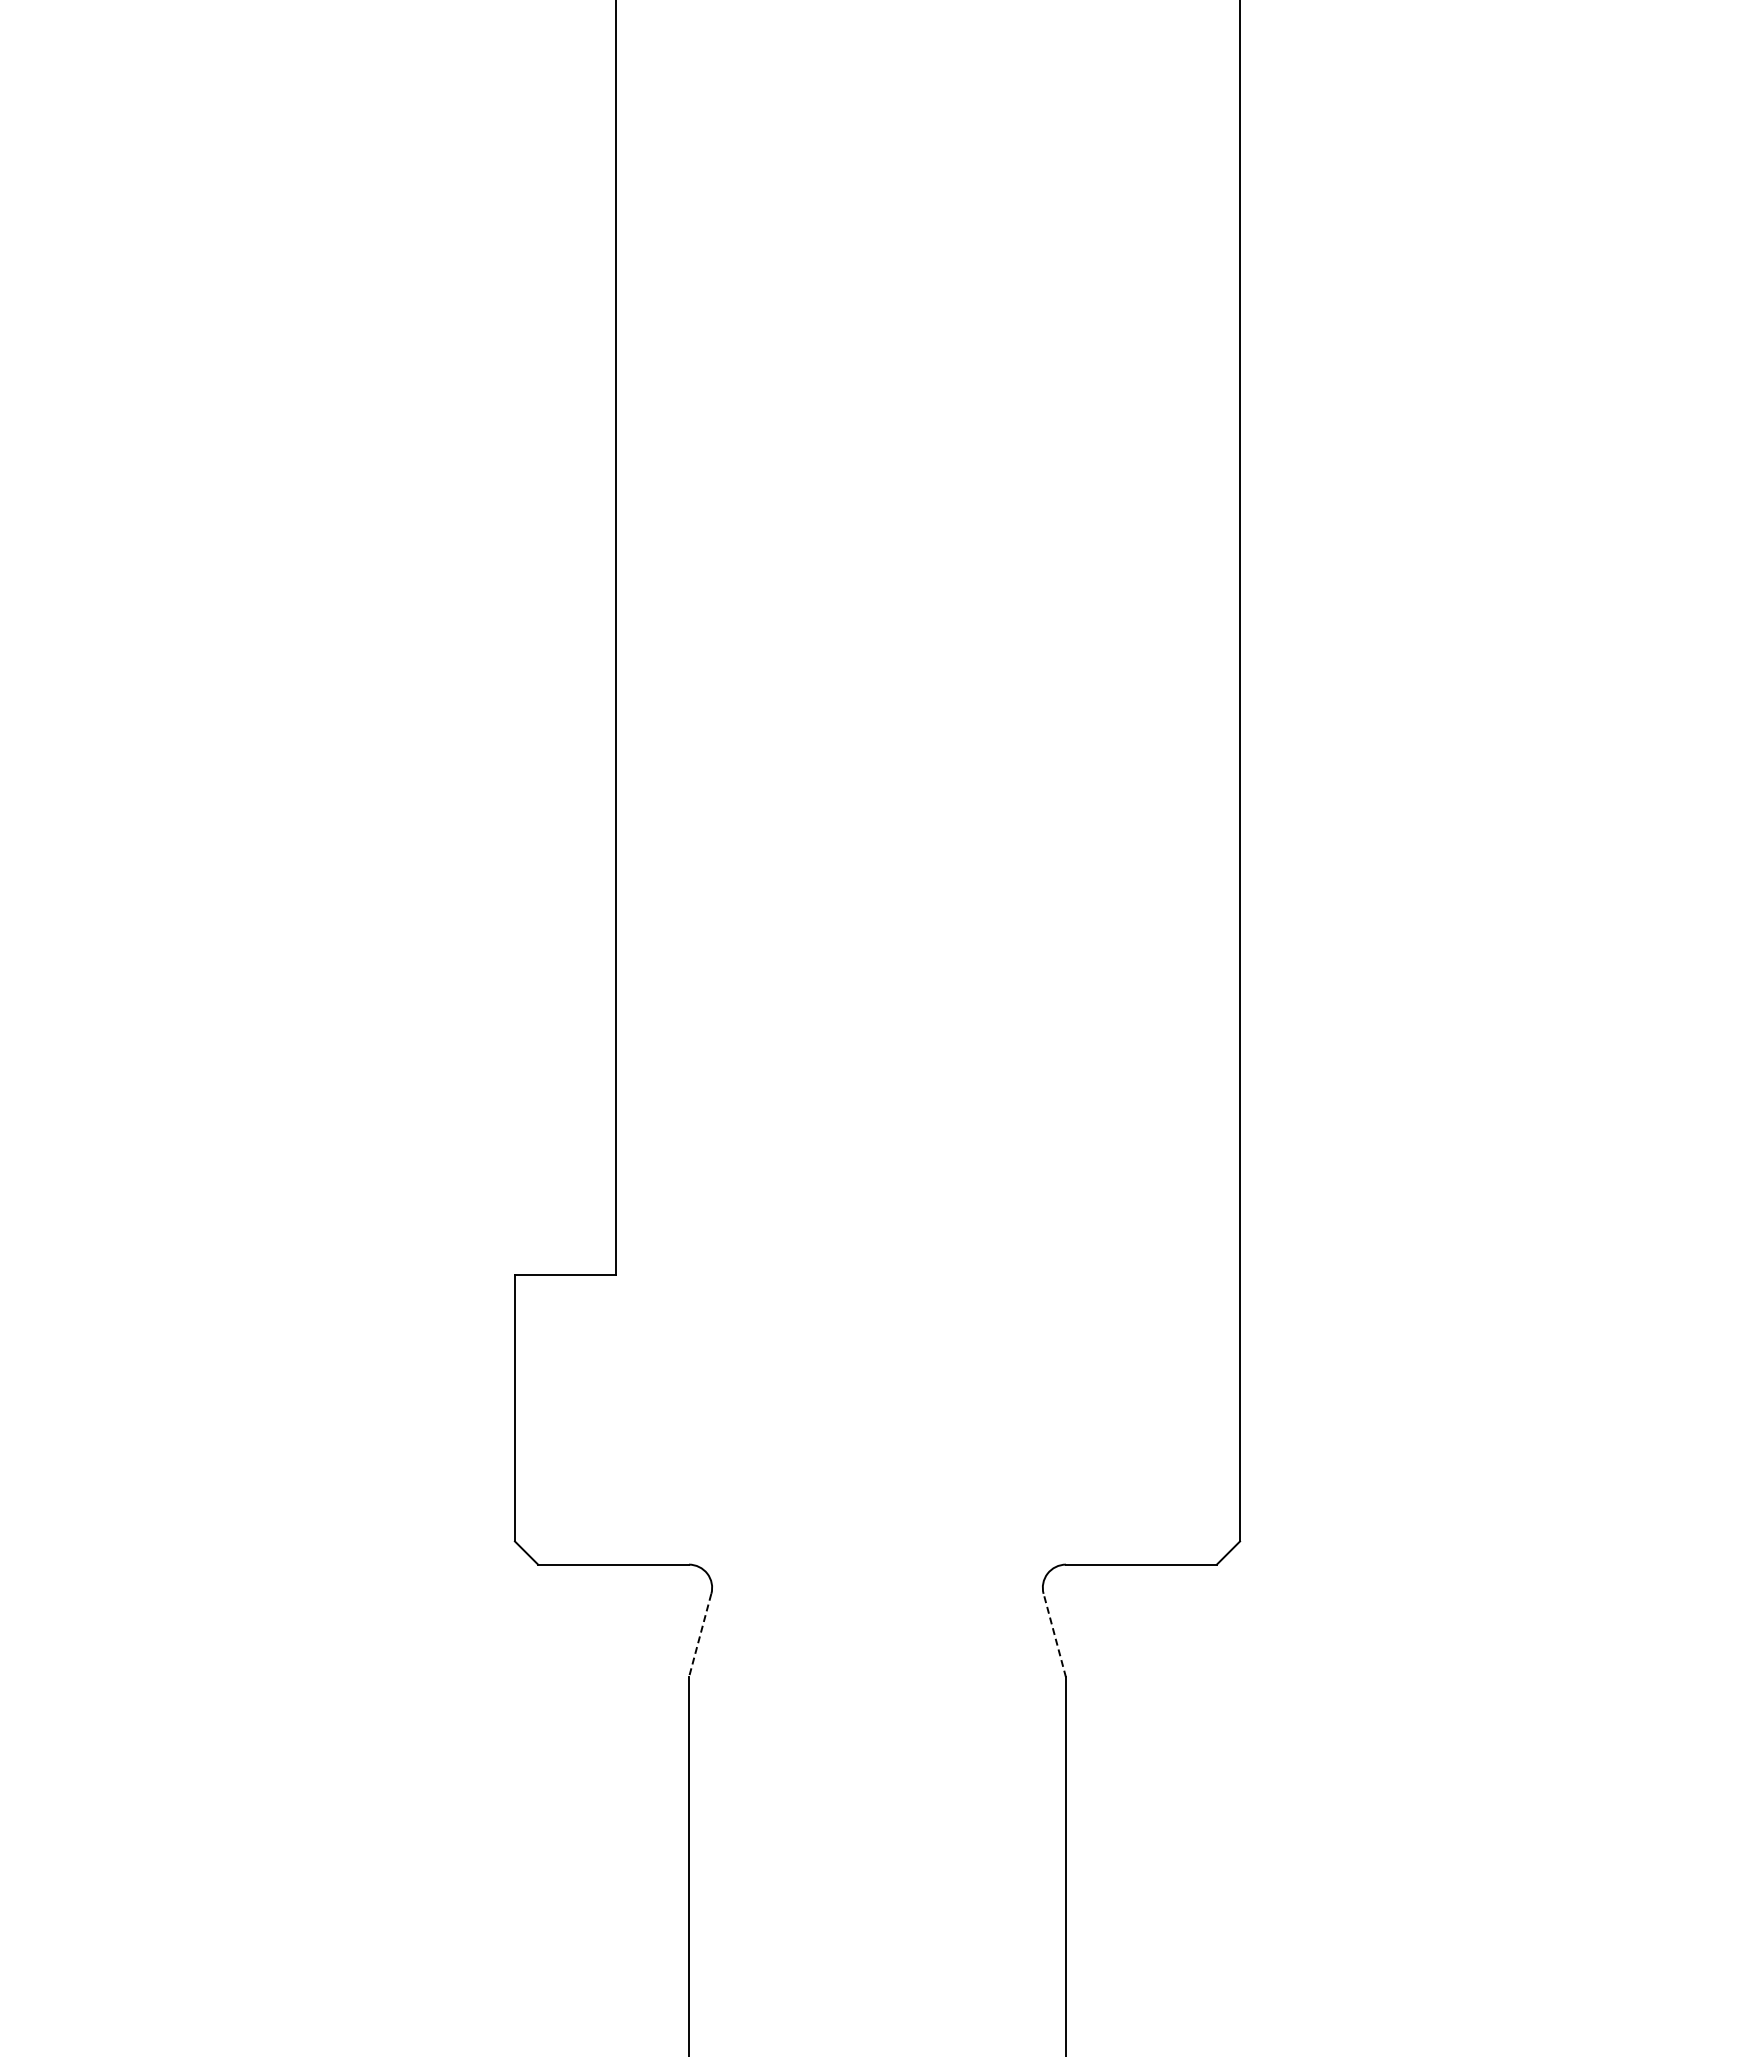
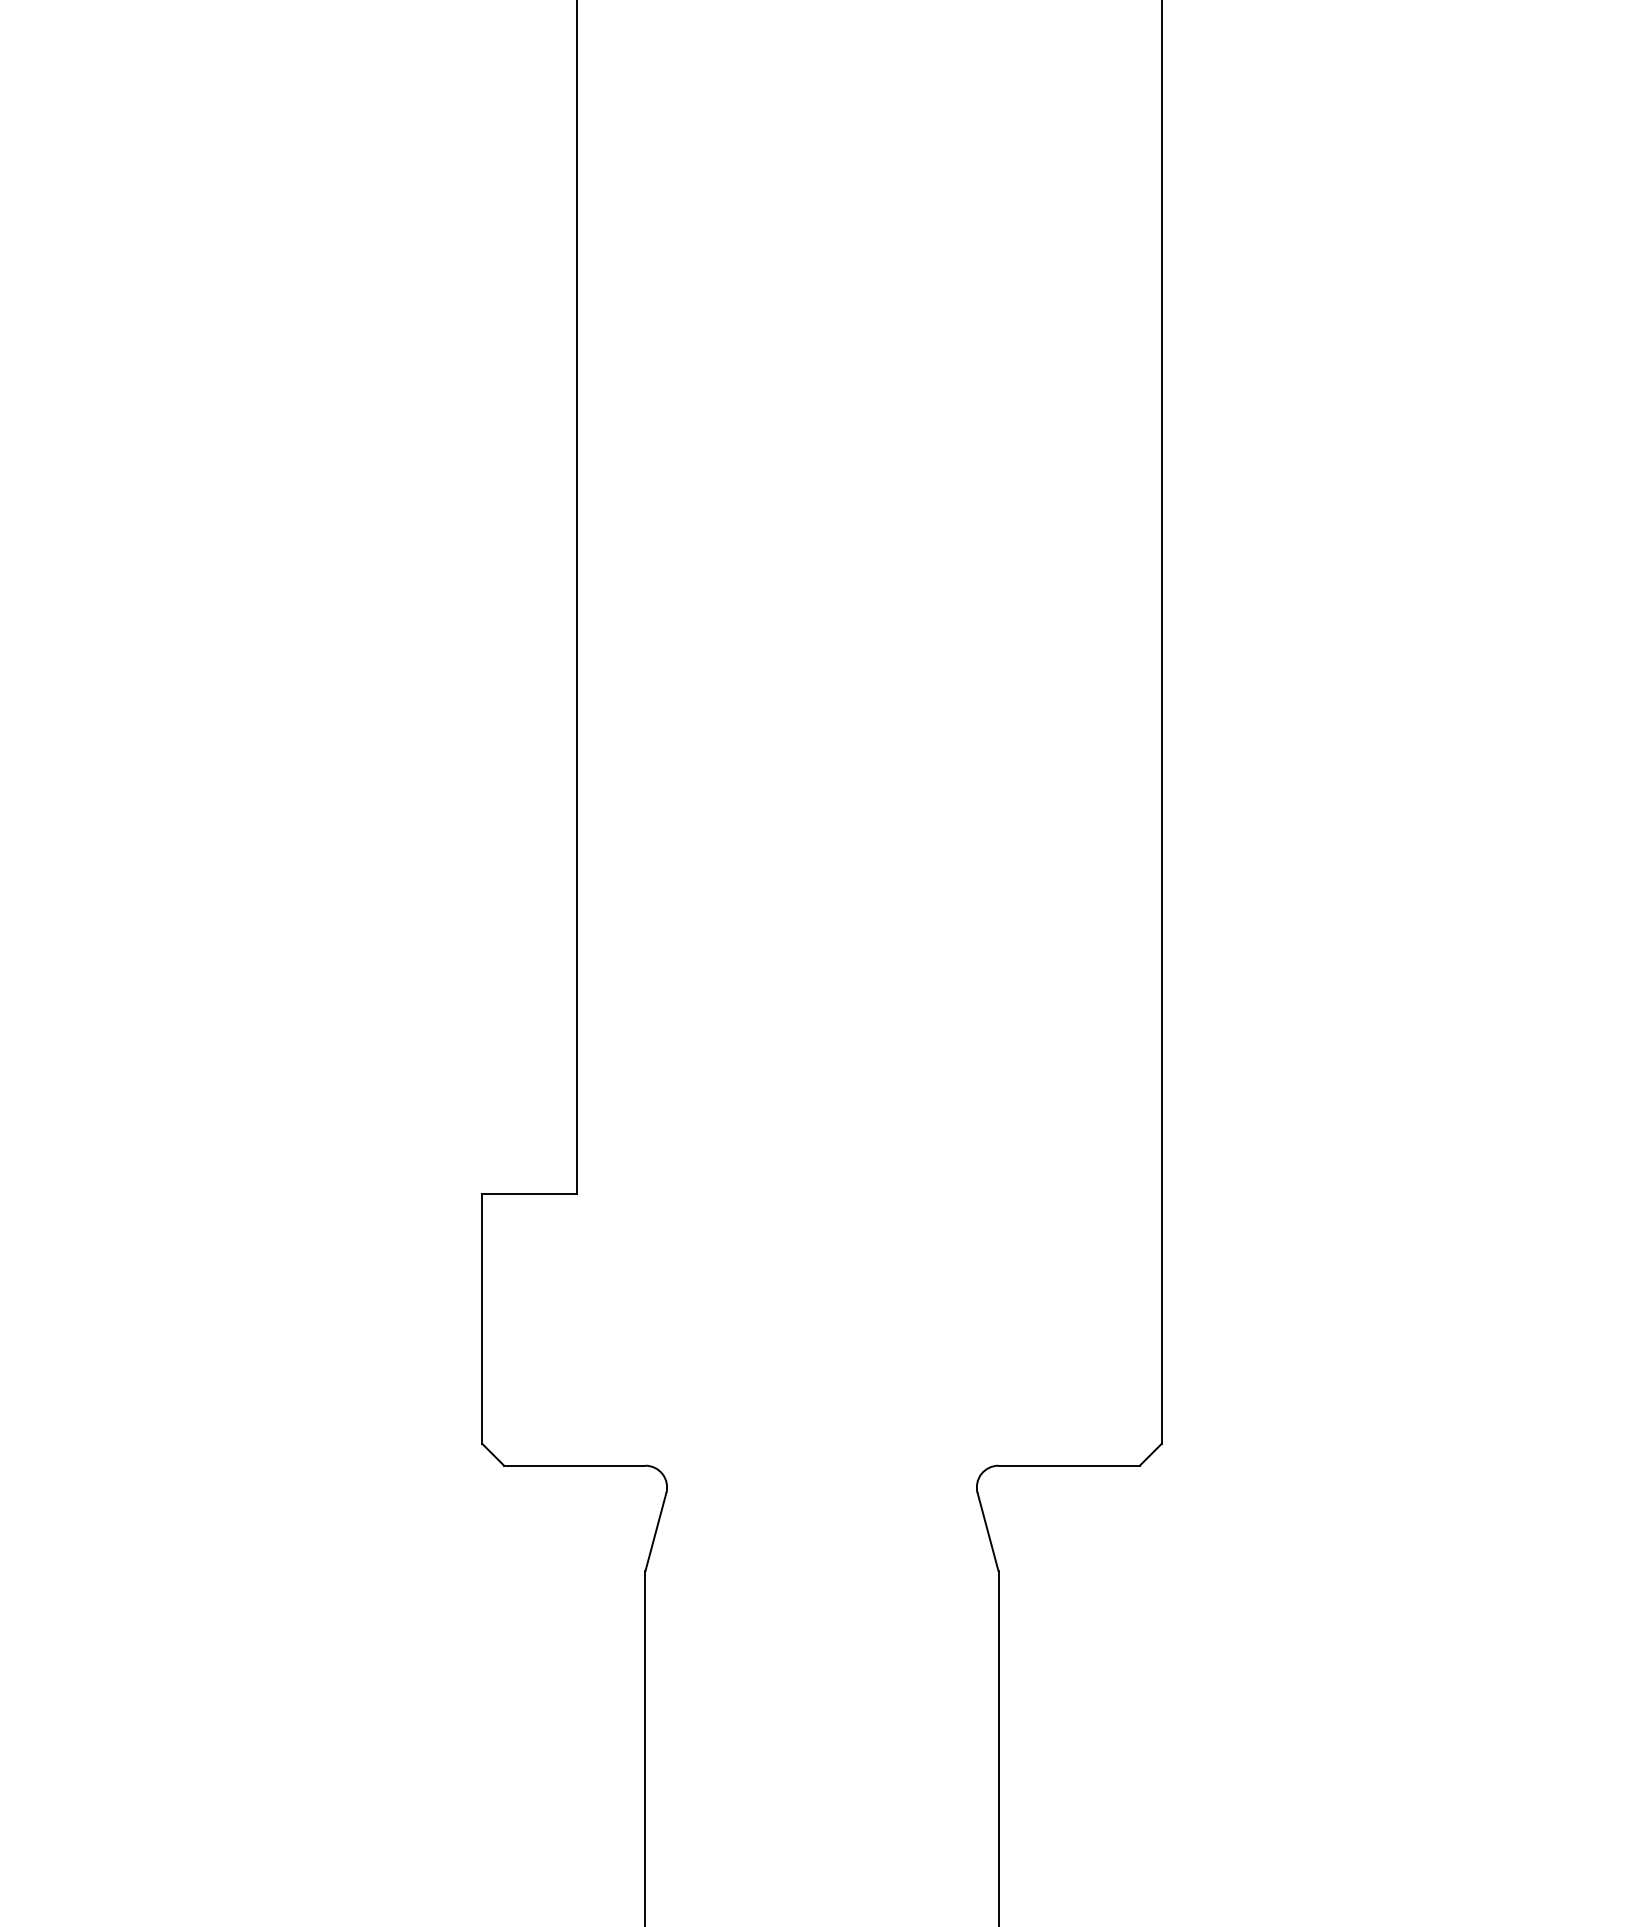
line: (1054, 1635) -> (987, 1532), dashed -> solid
line: (700, 1636) -> (656, 1533), dashed -> solid

